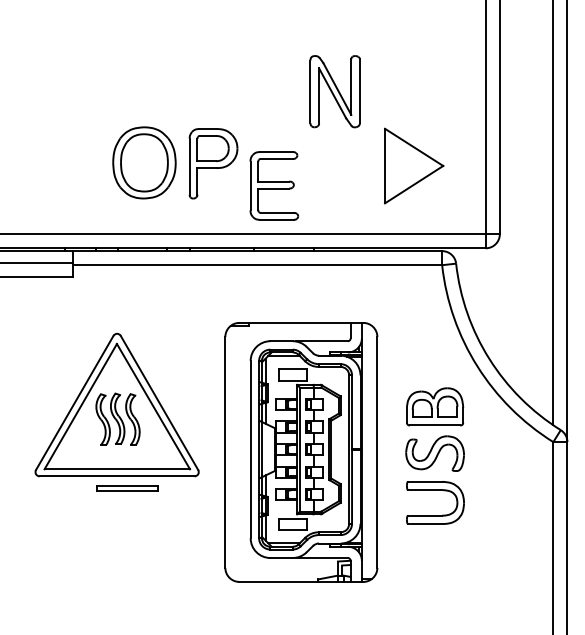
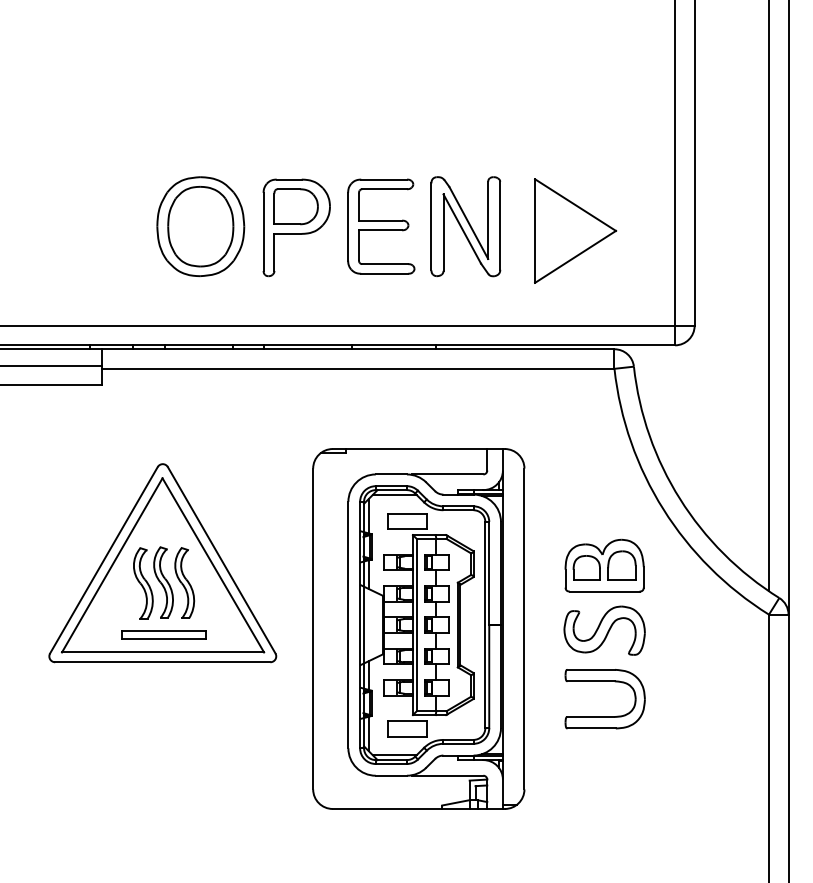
part: (334, 91) -> (465, 226), moved
part: (274, 185) -> (381, 226), moved
part: (126, 488) -> (163, 634), moved

